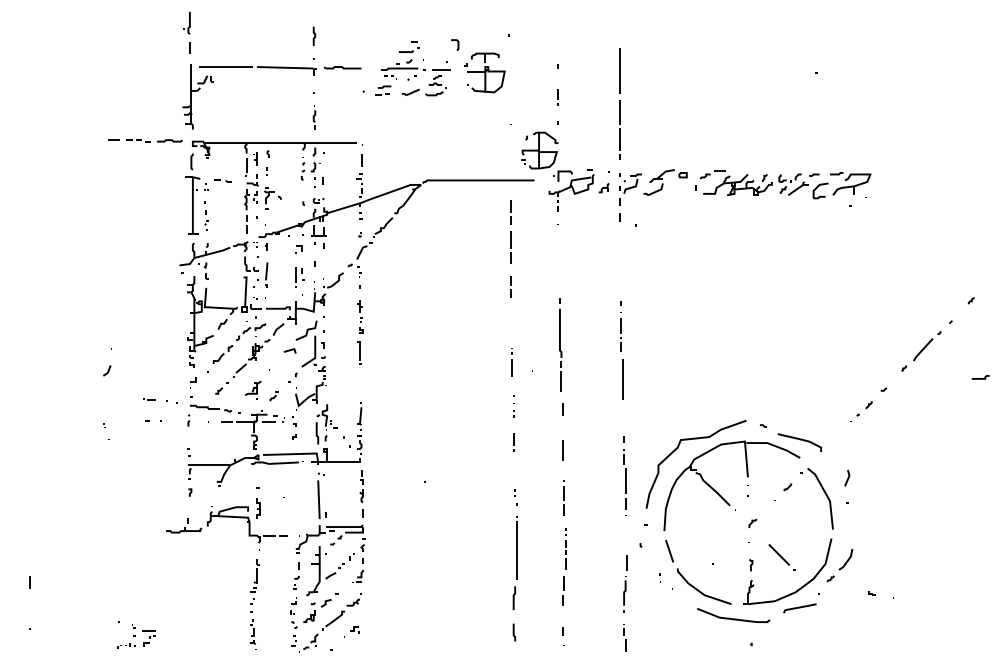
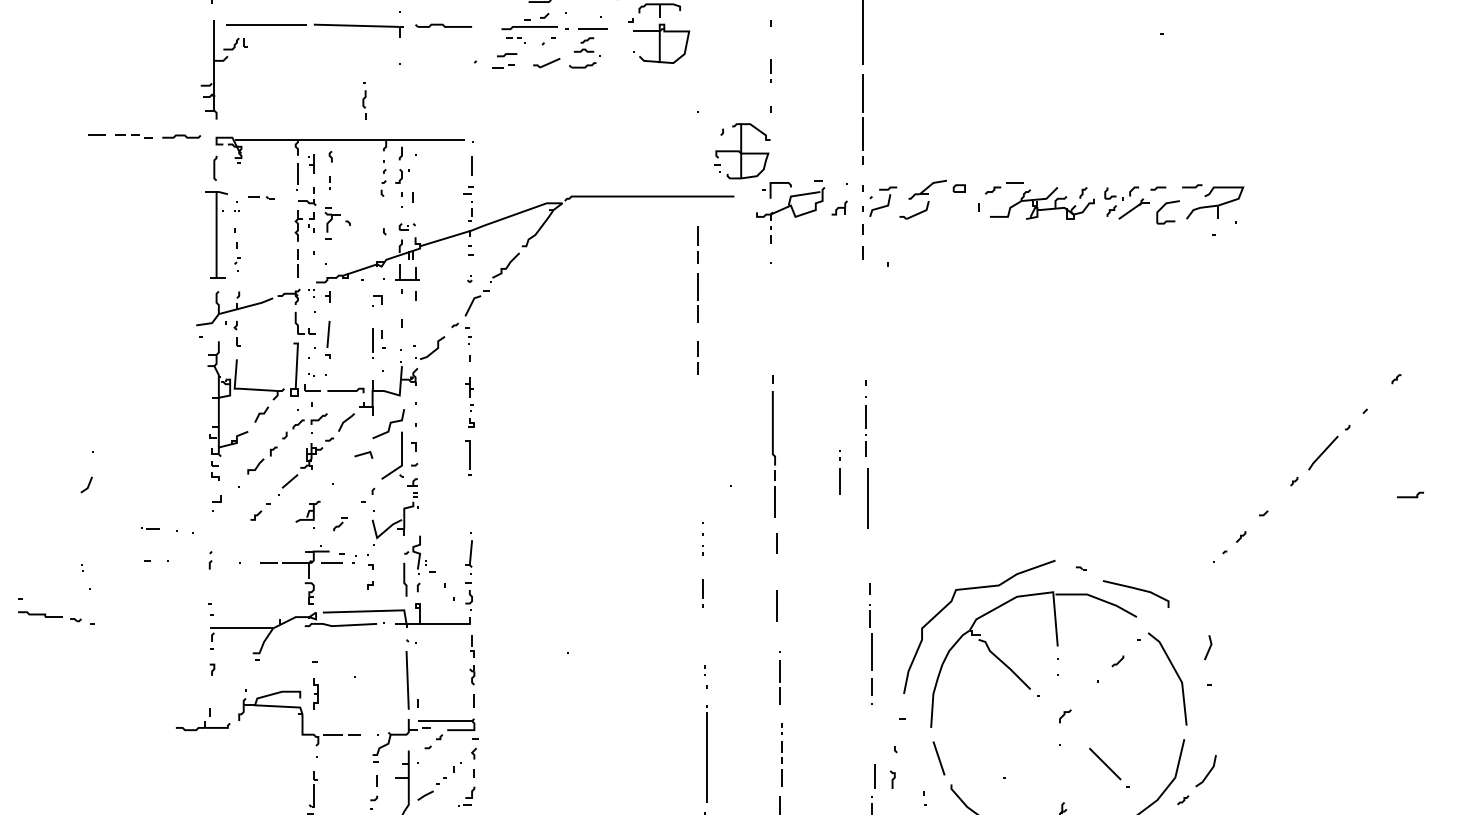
part: (314, 117) -> (364, 101), moved
line: (511, 362) -> (838, 472), moved
part: (215, 404) -> (56, 610), moved
curve: (751, 565) -> (893, 780), moved

